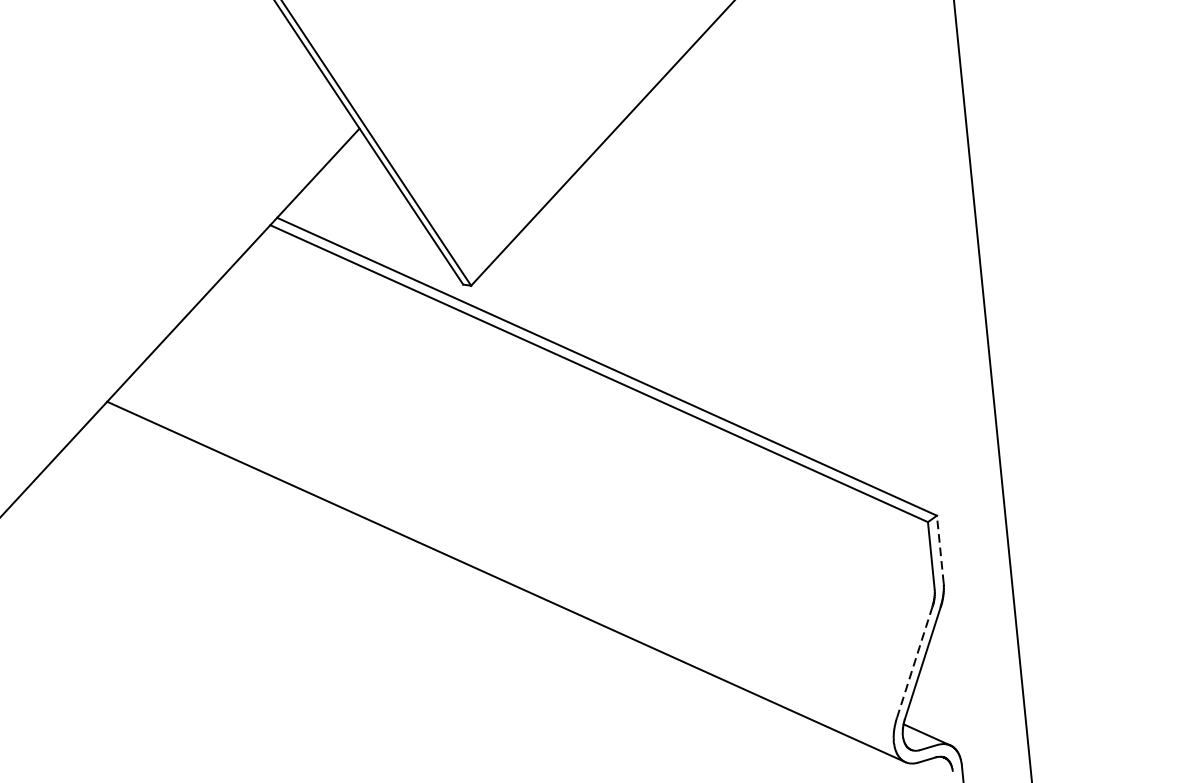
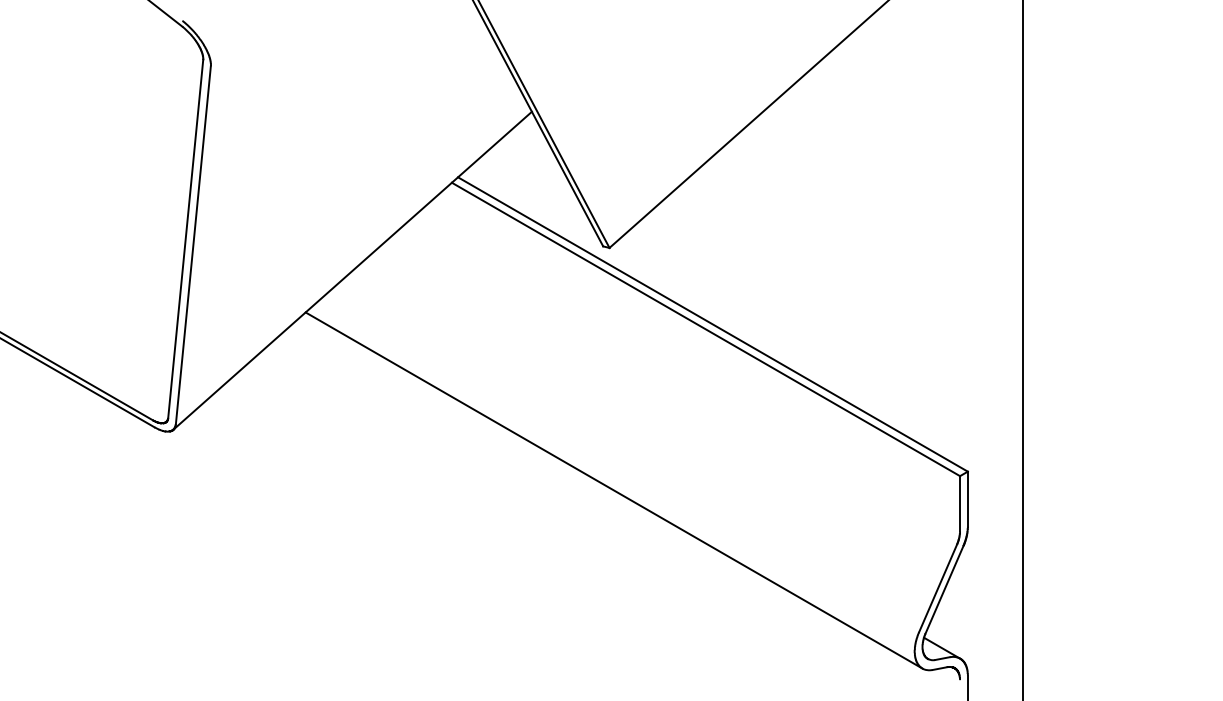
line: (939, 549) -> (967, 499), dashed -> solid
line: (915, 662) -> (938, 588), dashed -> solid

